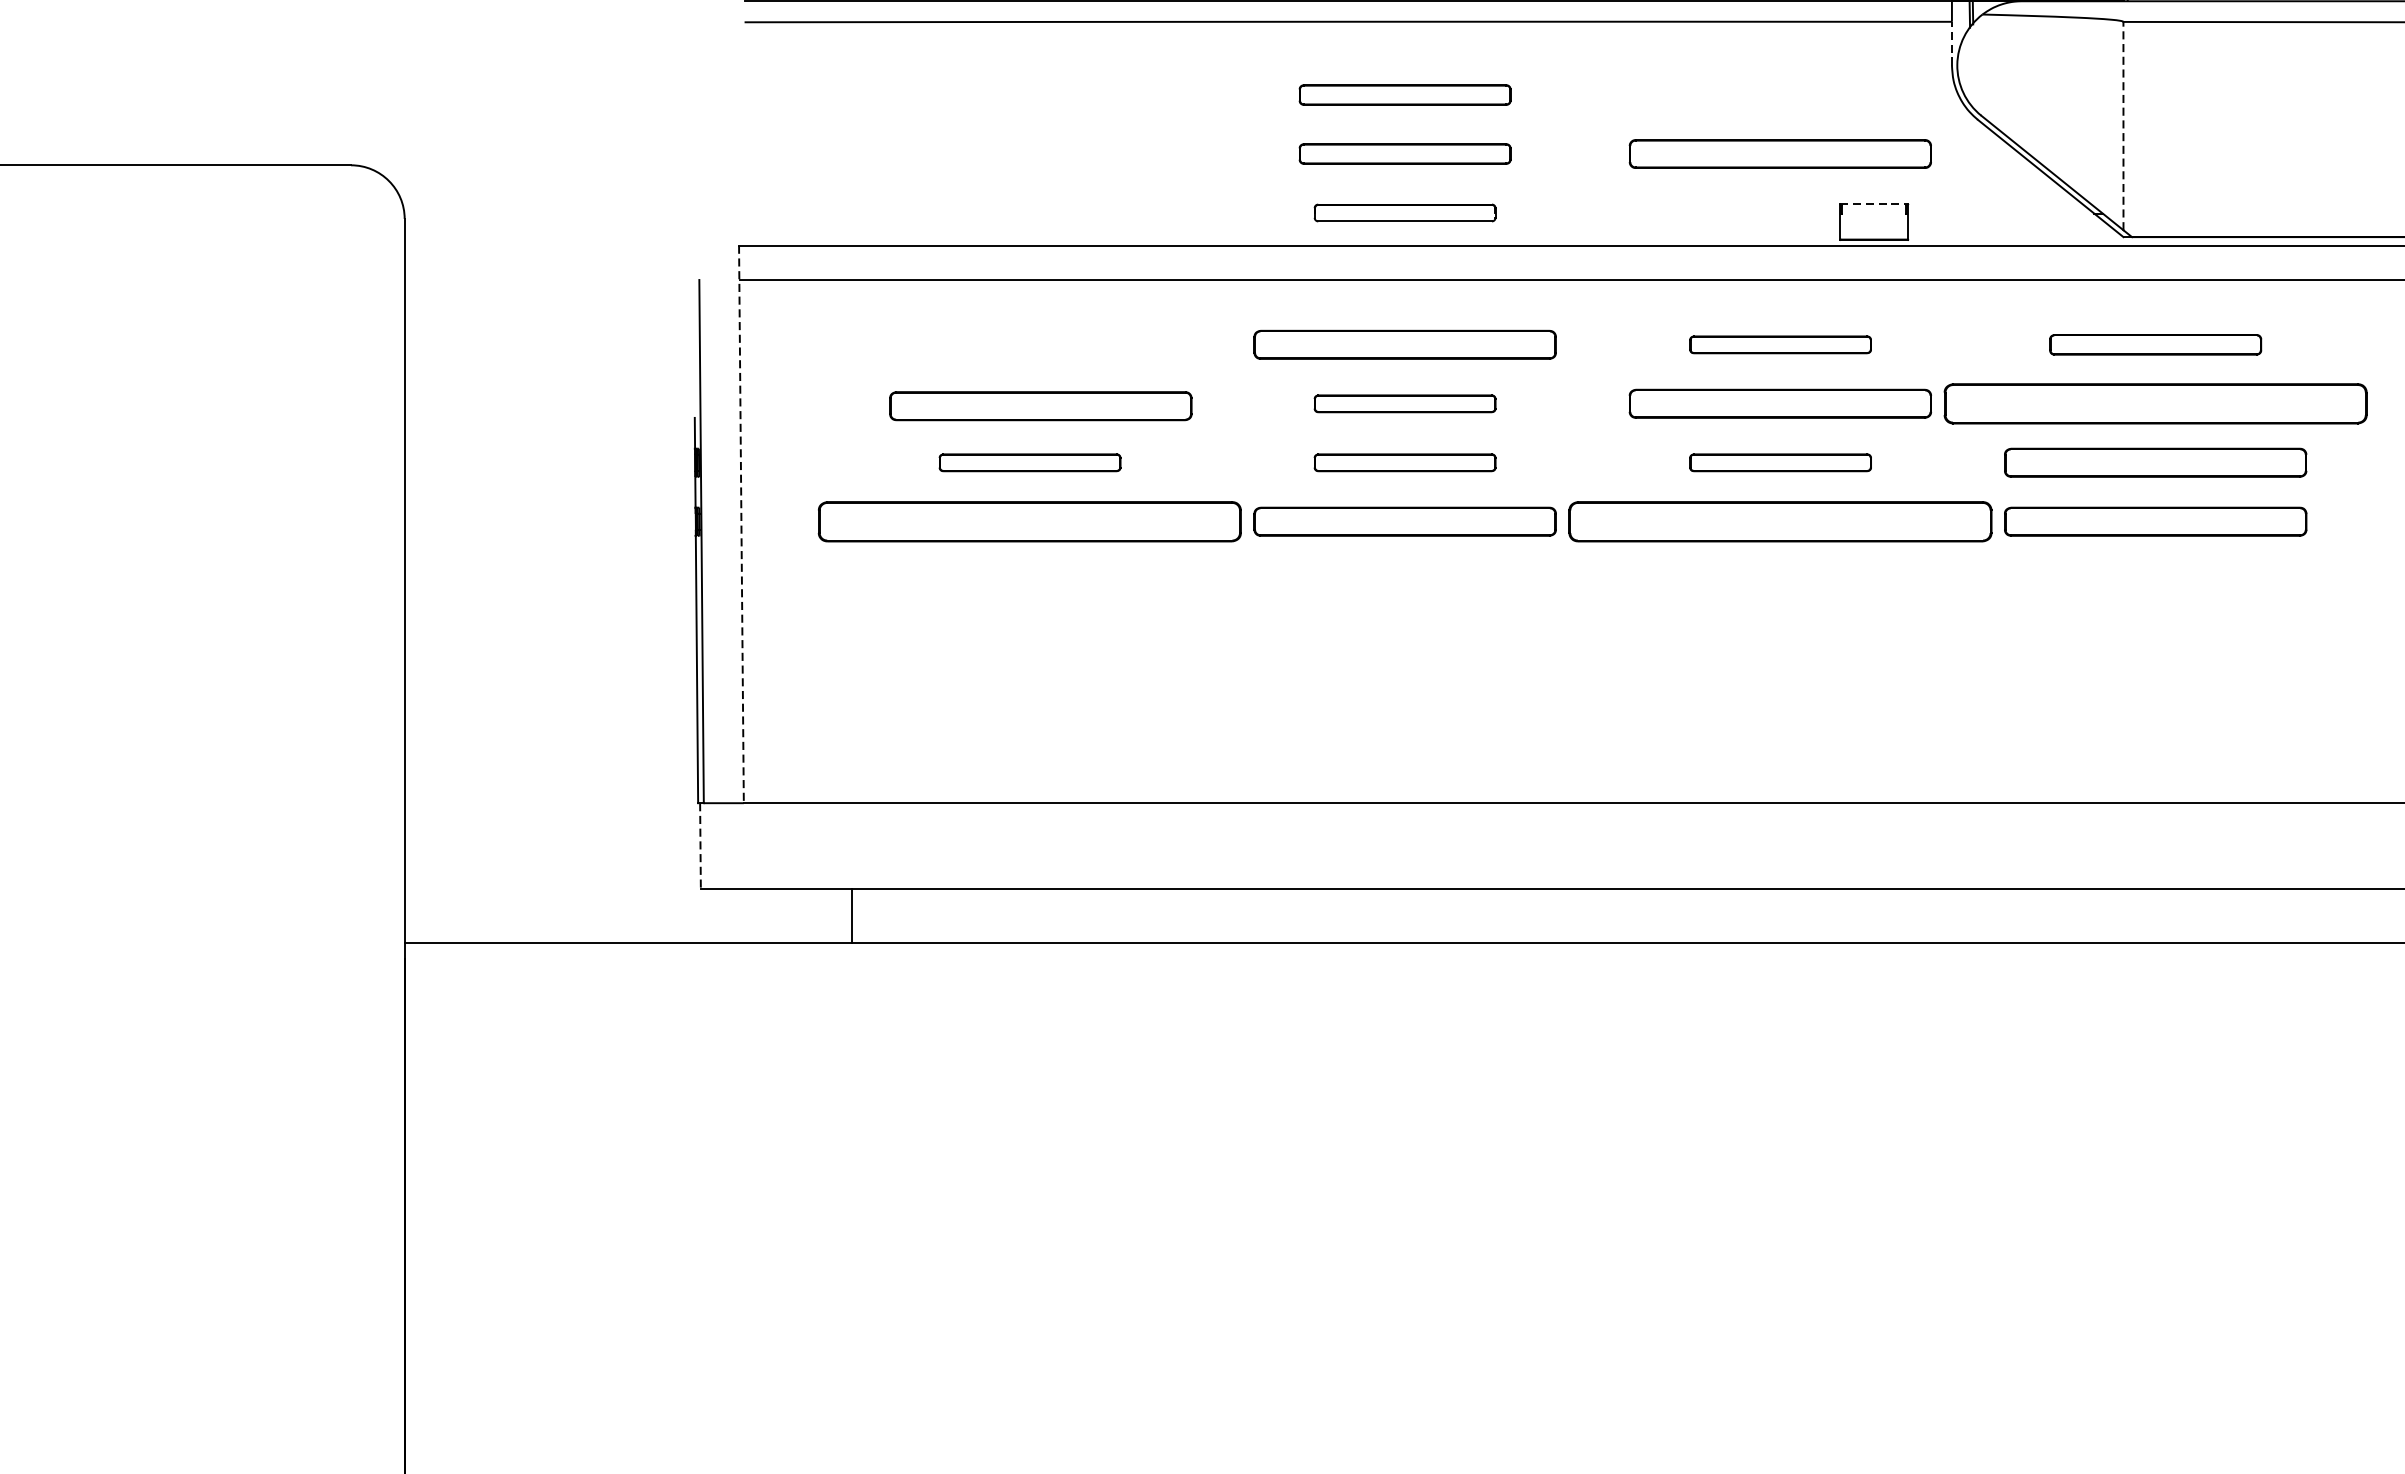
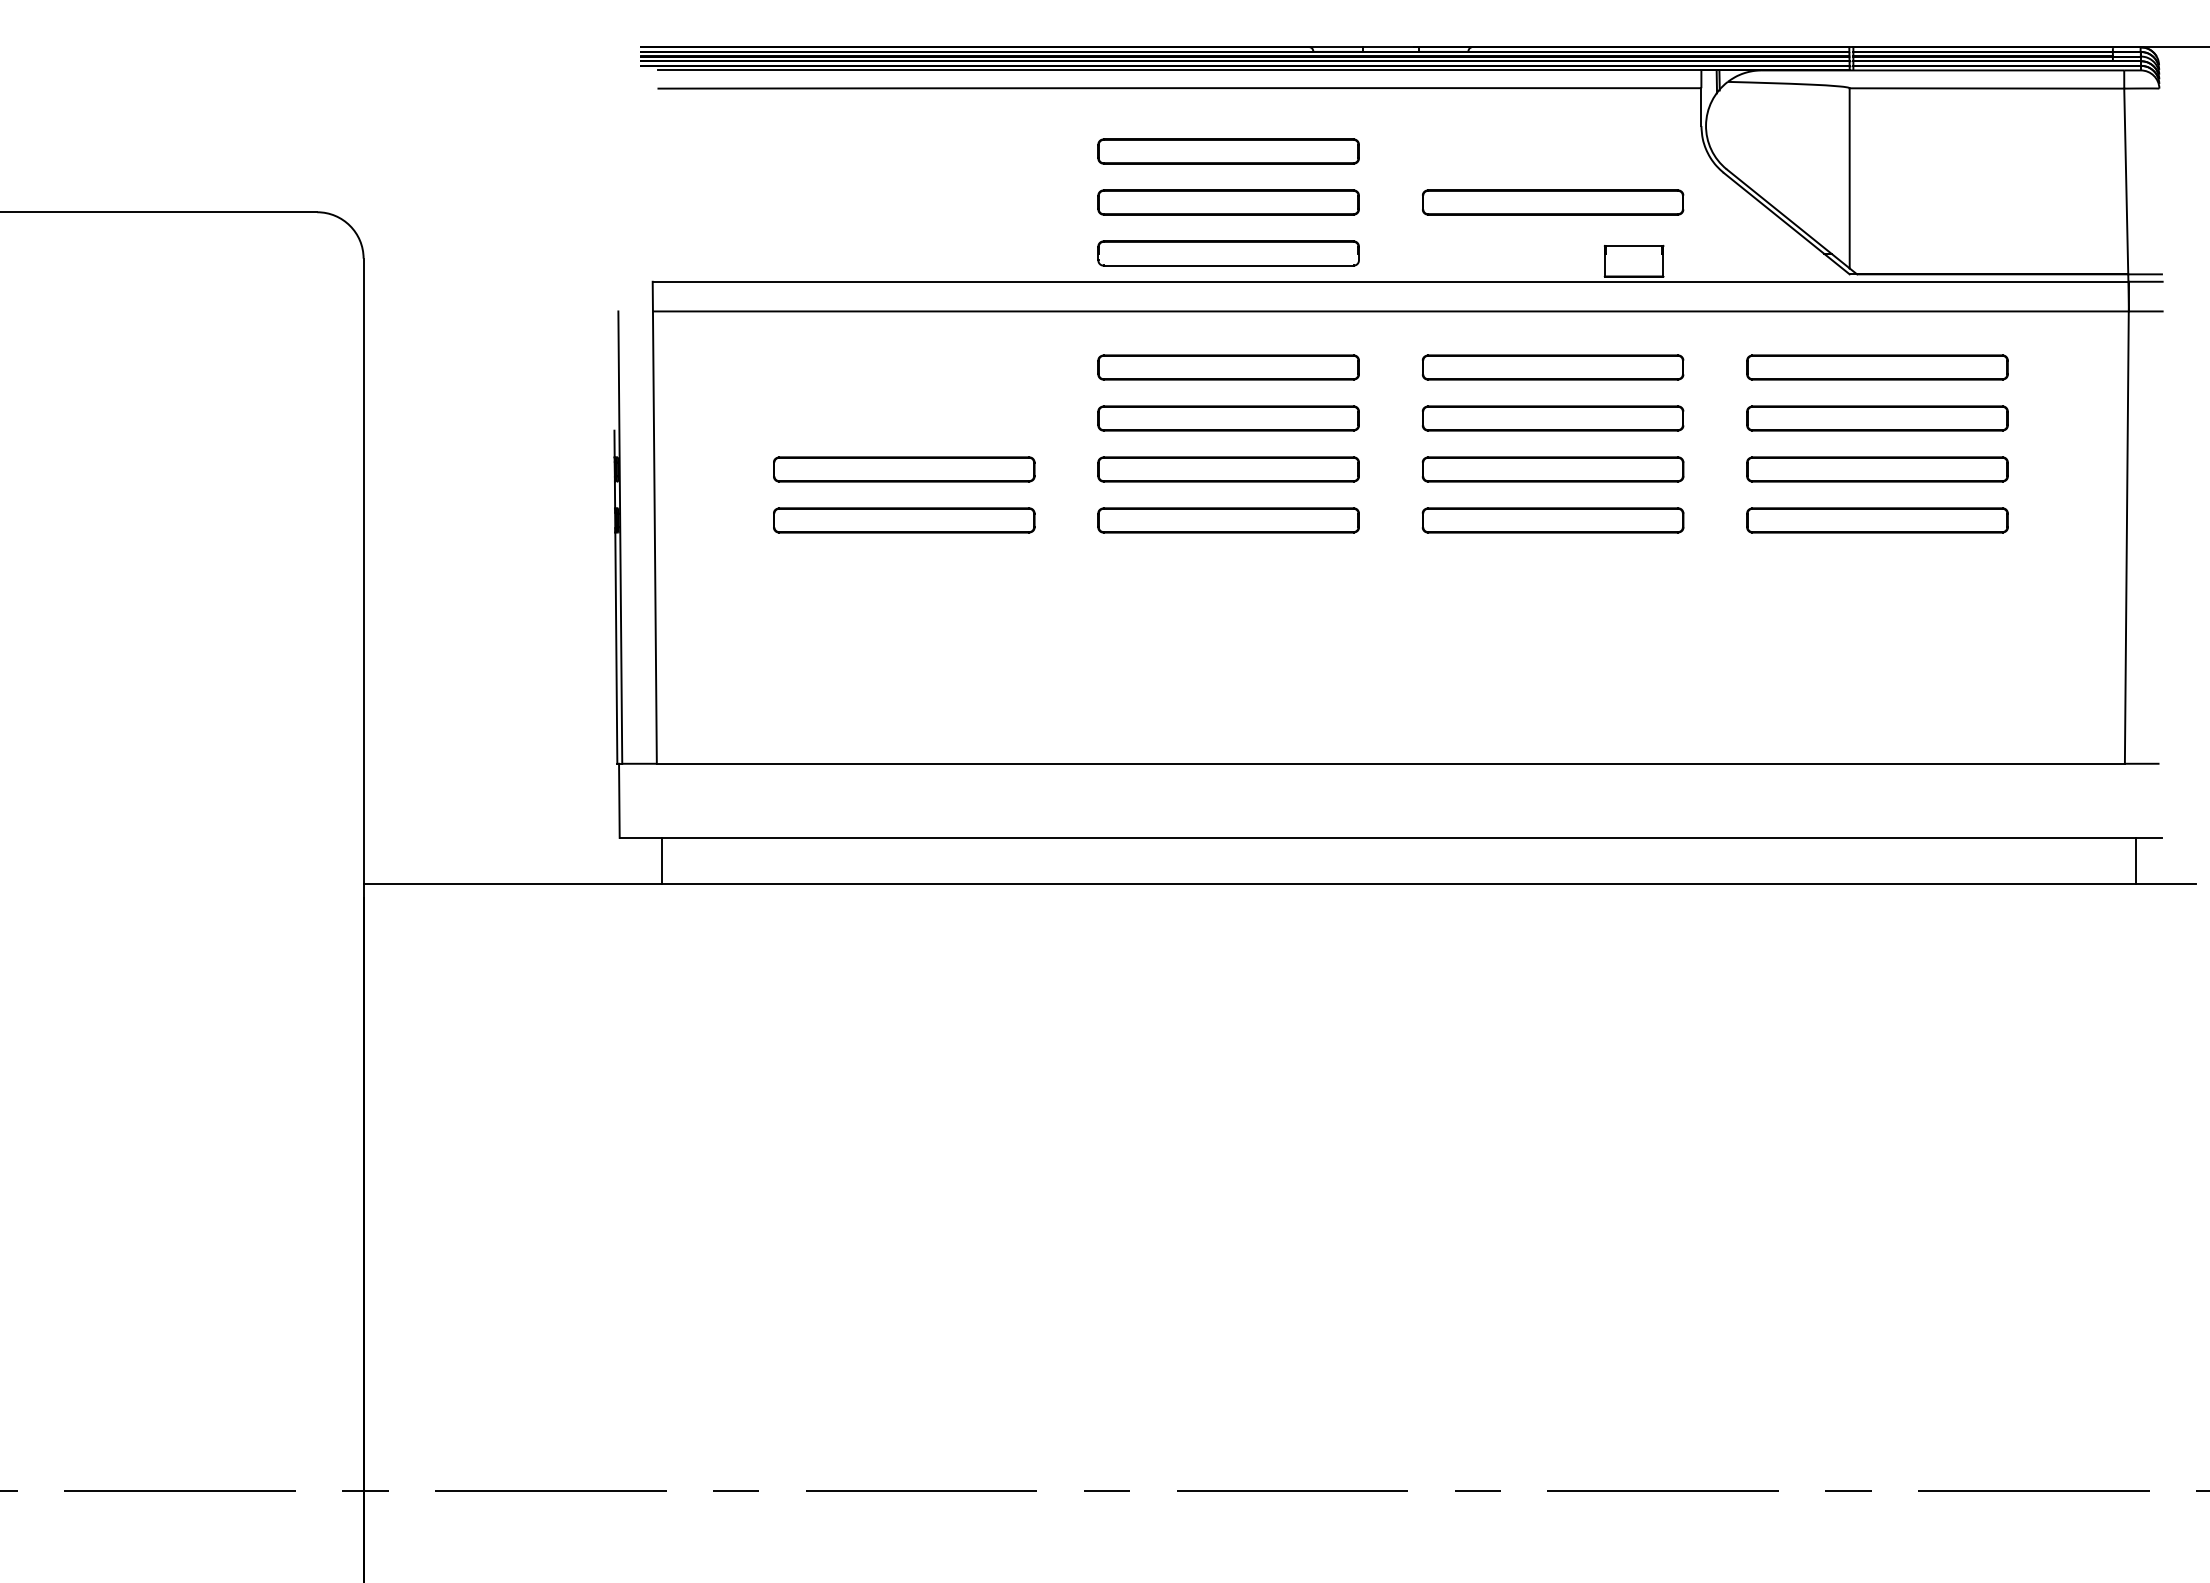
line: (1952, 44) -> (1701, 107), dashed -> solid
part: (1405, 95) -> (1228, 151), size x1.43
line: (2123, 125) -> (1849, 177), dashed -> solid
part: (1405, 154) -> (1228, 202), size x1.43
line: (1874, 204) -> (1634, 246), dashed -> solid
part: (1405, 213) -> (1228, 253), size x1.67
part: (1780, 344) -> (1553, 367), size x1.67
part: (2155, 344) -> (1877, 367), size x1.43
part: (1405, 403) -> (1228, 418), size x1.67
part: (2155, 403) -> (1877, 418), size x0.71
part: (1040, 406) -> (913, 420), removed
part: (1030, 462) -> (904, 469), size x1.67
part: (1405, 462) -> (1228, 469), size x1.67
part: (1780, 462) -> (1553, 469), size x1.67
part: (1030, 521) -> (904, 520), size x0.71
part: (1779, 521) -> (1552, 520), size x0.71
line: (741, 525) -> (654, 523), dashed -> solid
line: (700, 846) -> (619, 801), dashed -> solid
line: (852, 915) -> (662, 860), moved

